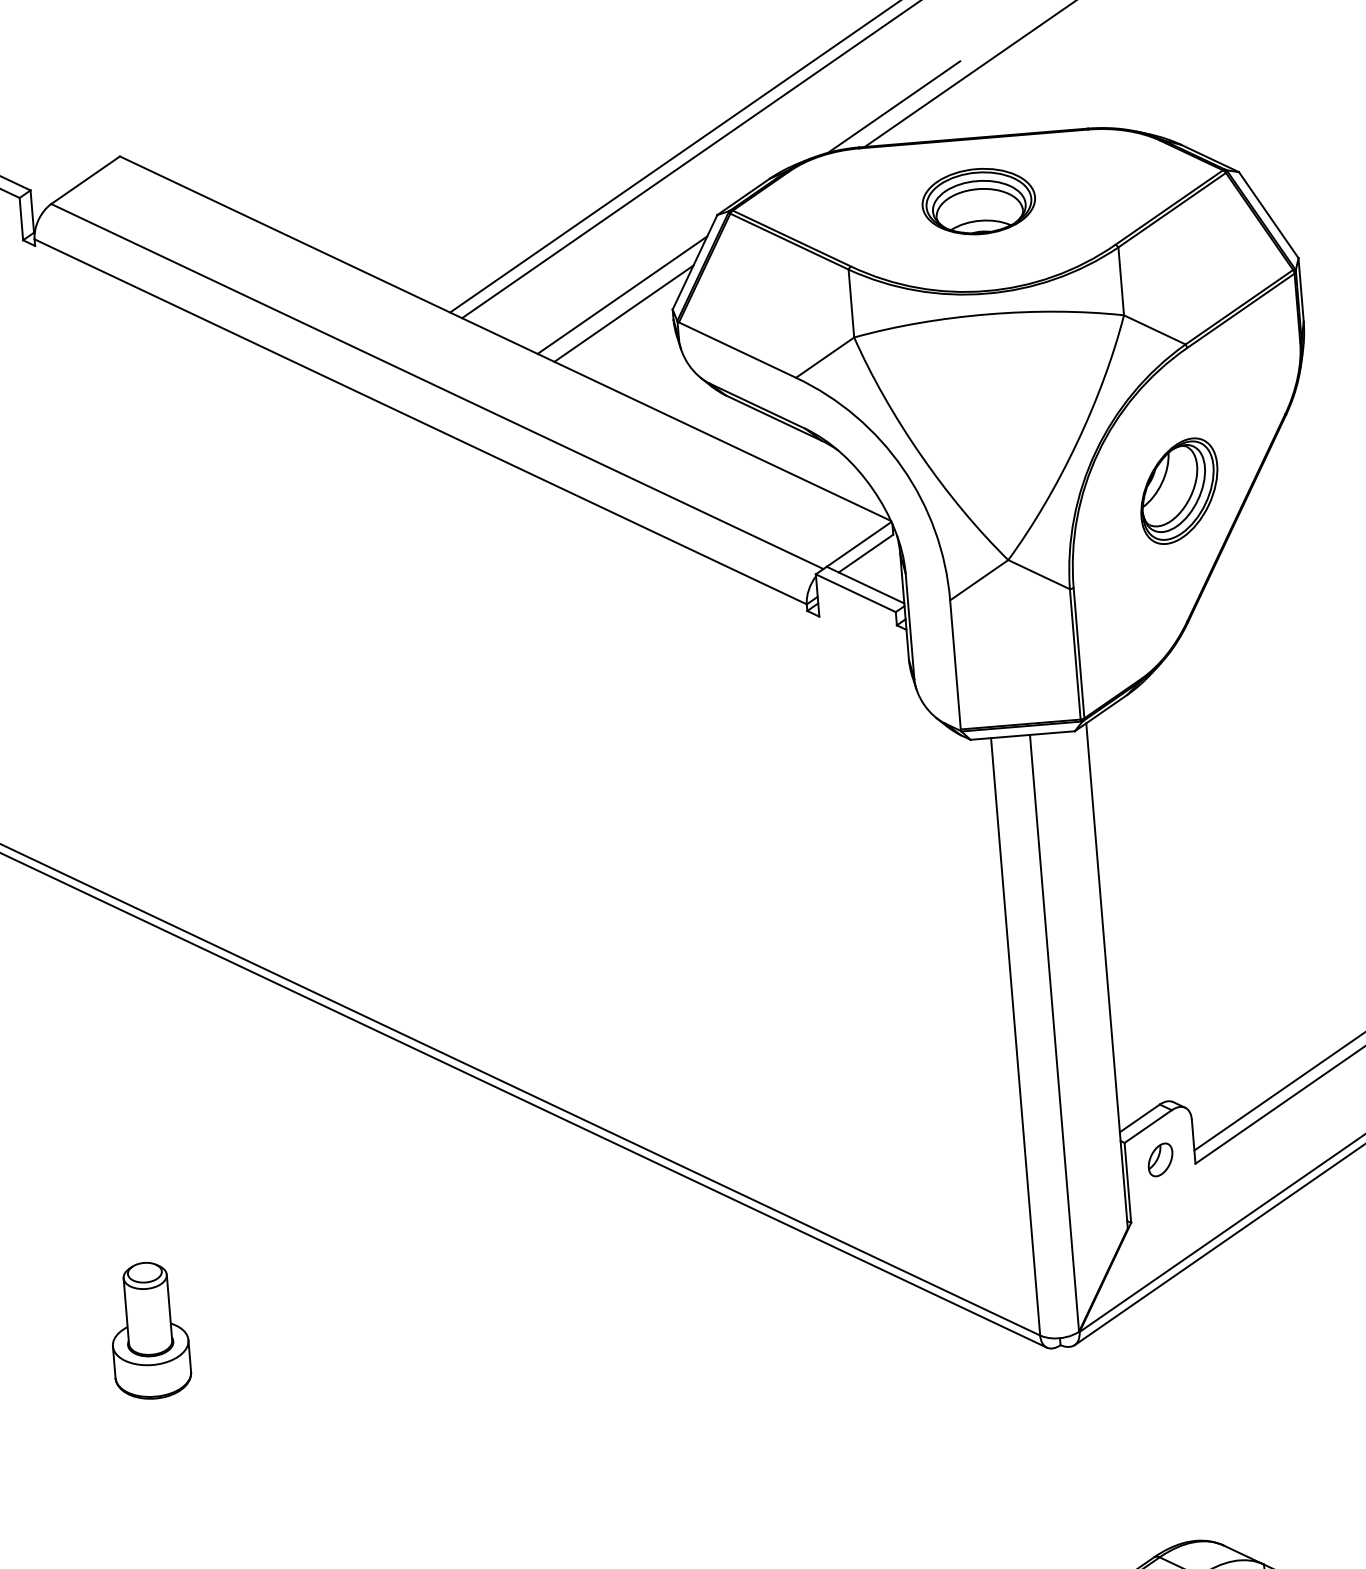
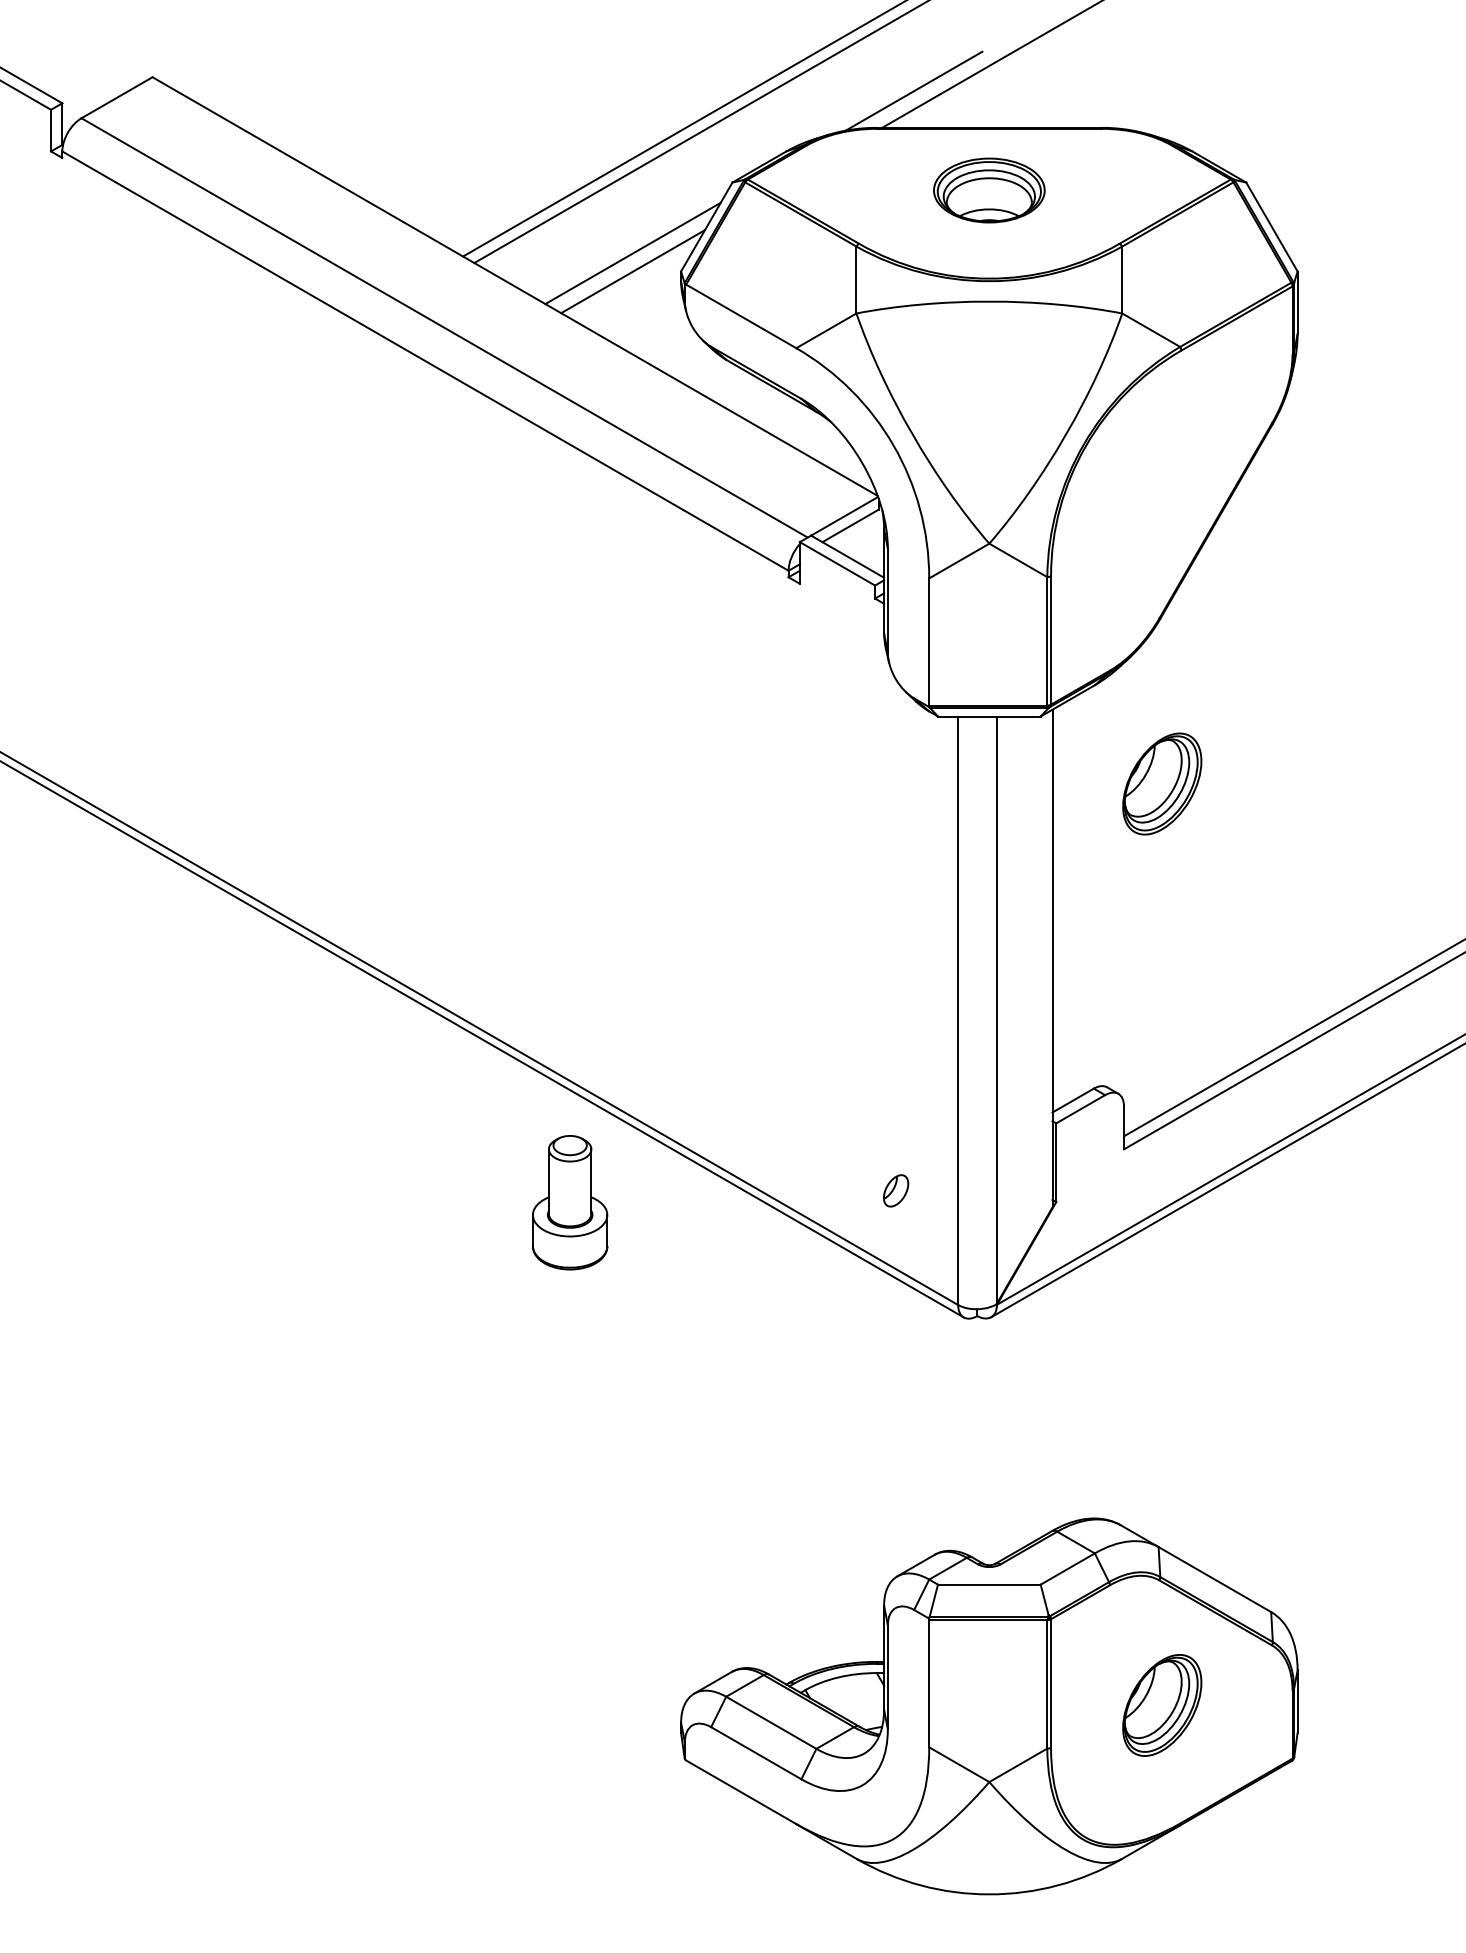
part: (1179, 490) -> (1162, 783), moved
part: (1160, 1159) -> (896, 1190), moved
part: (150, 1330) -> (570, 1202), moved

